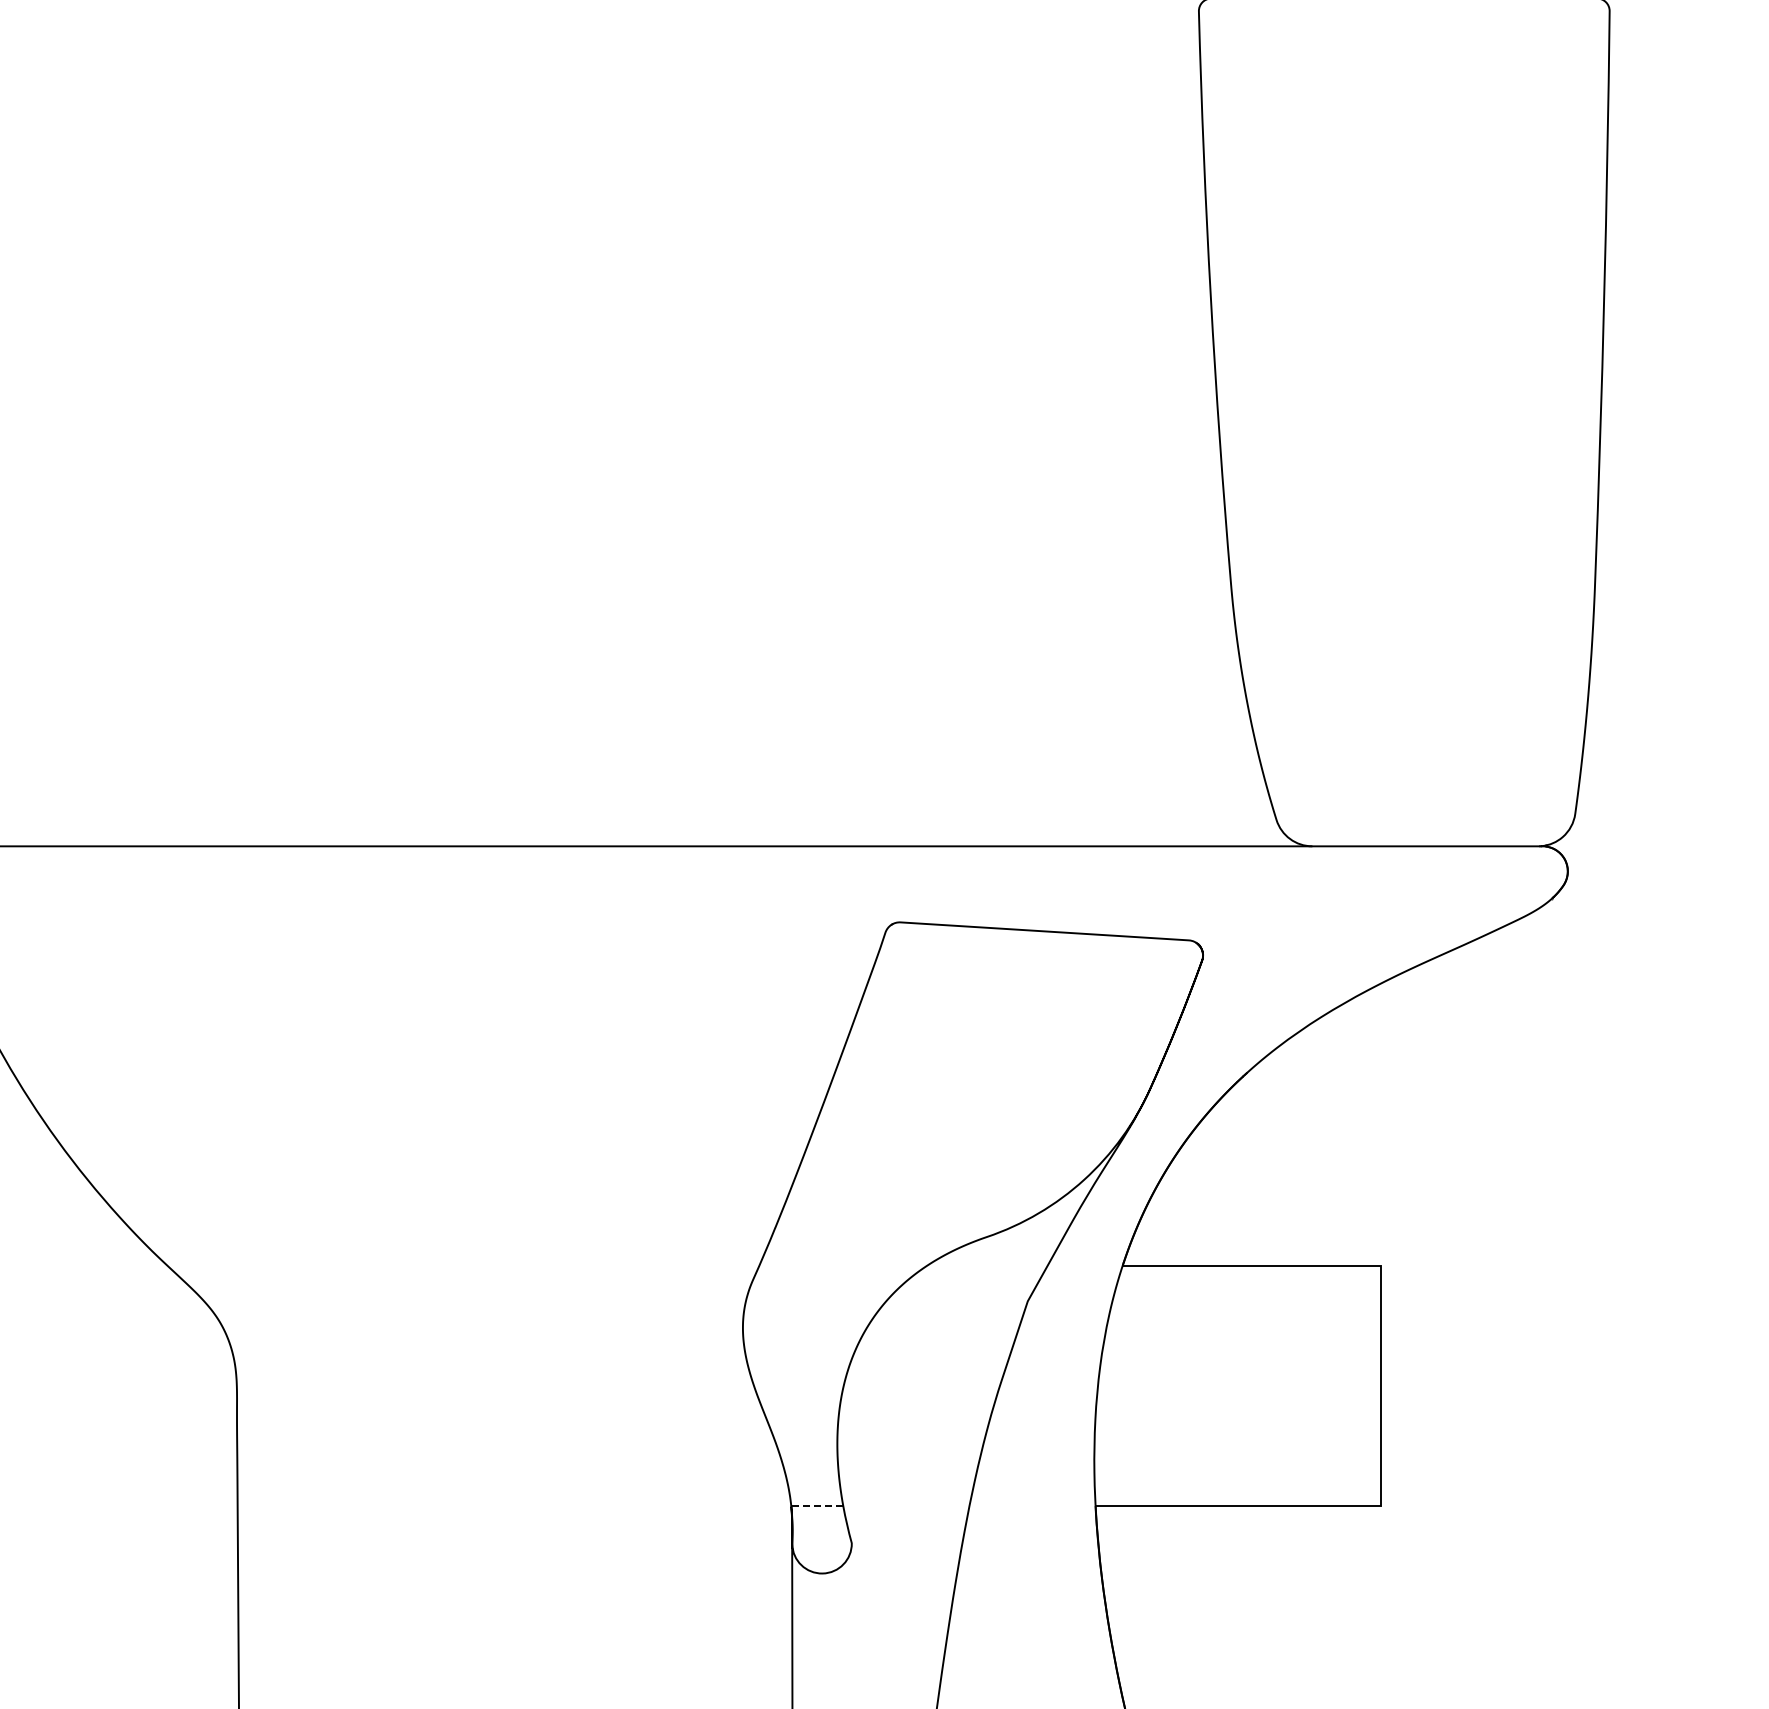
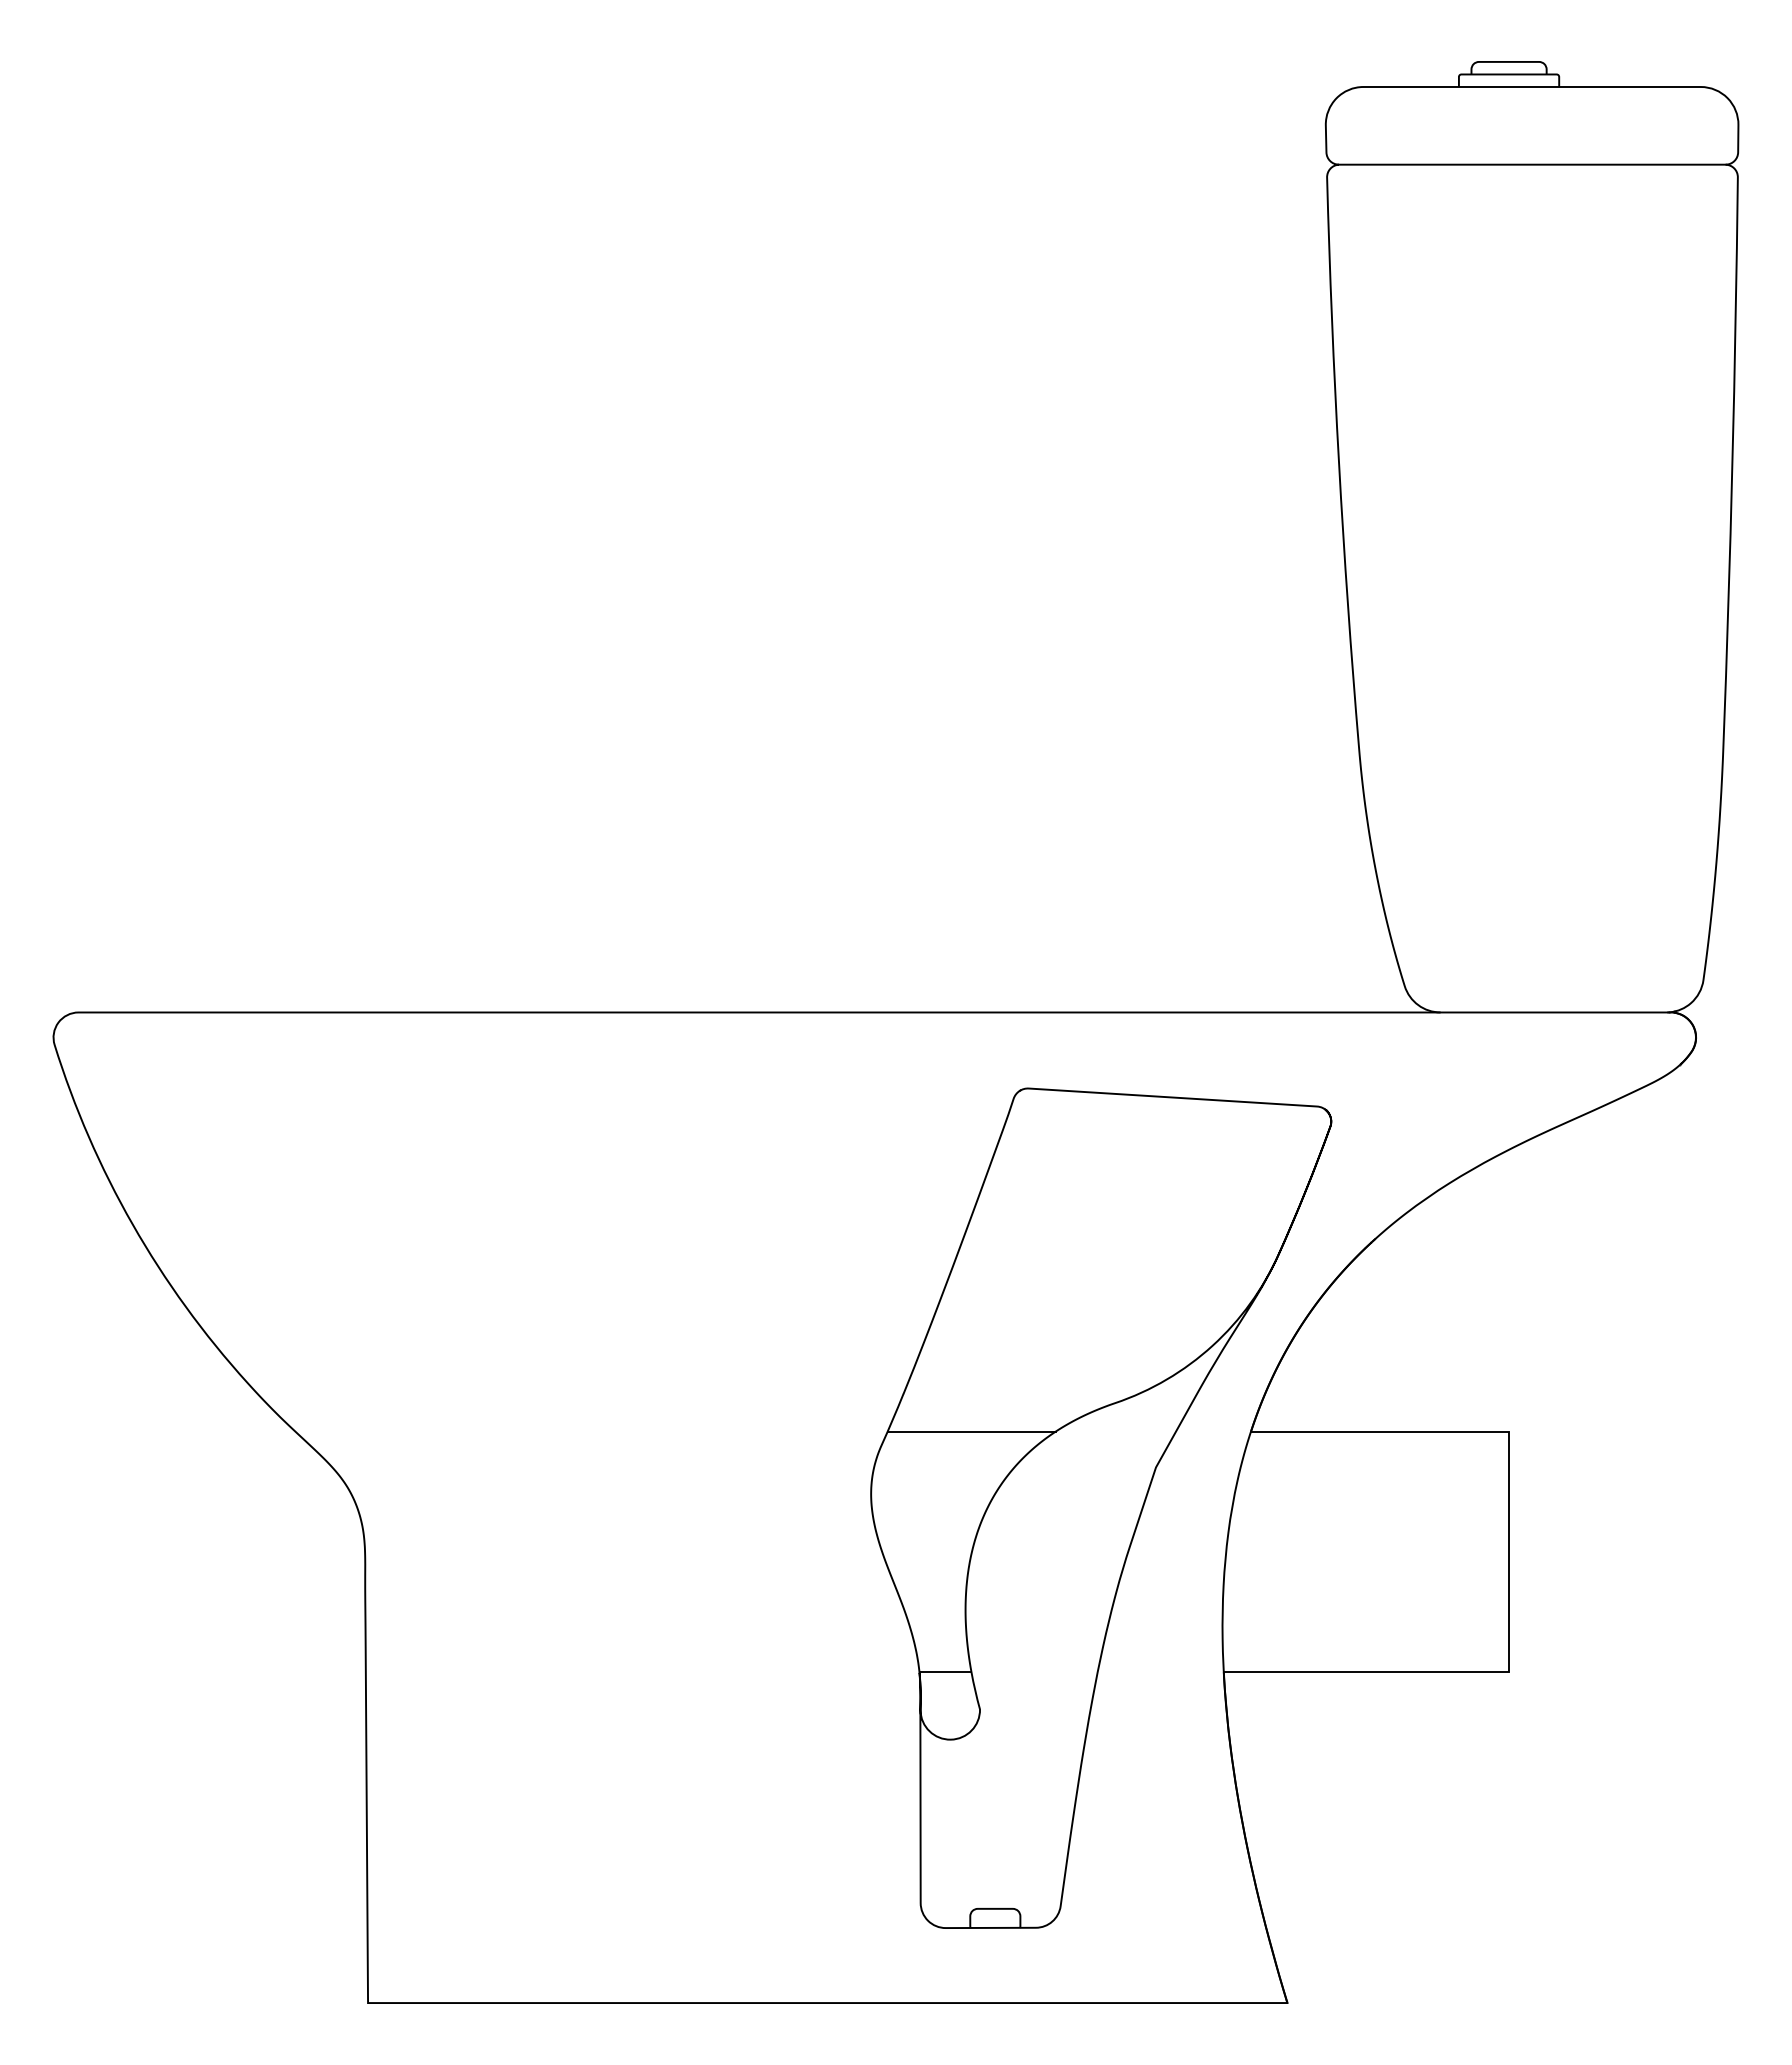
line: (843, 1265) -> (971, 1431), added
line: (817, 1506) -> (945, 1672), dashed -> solid

